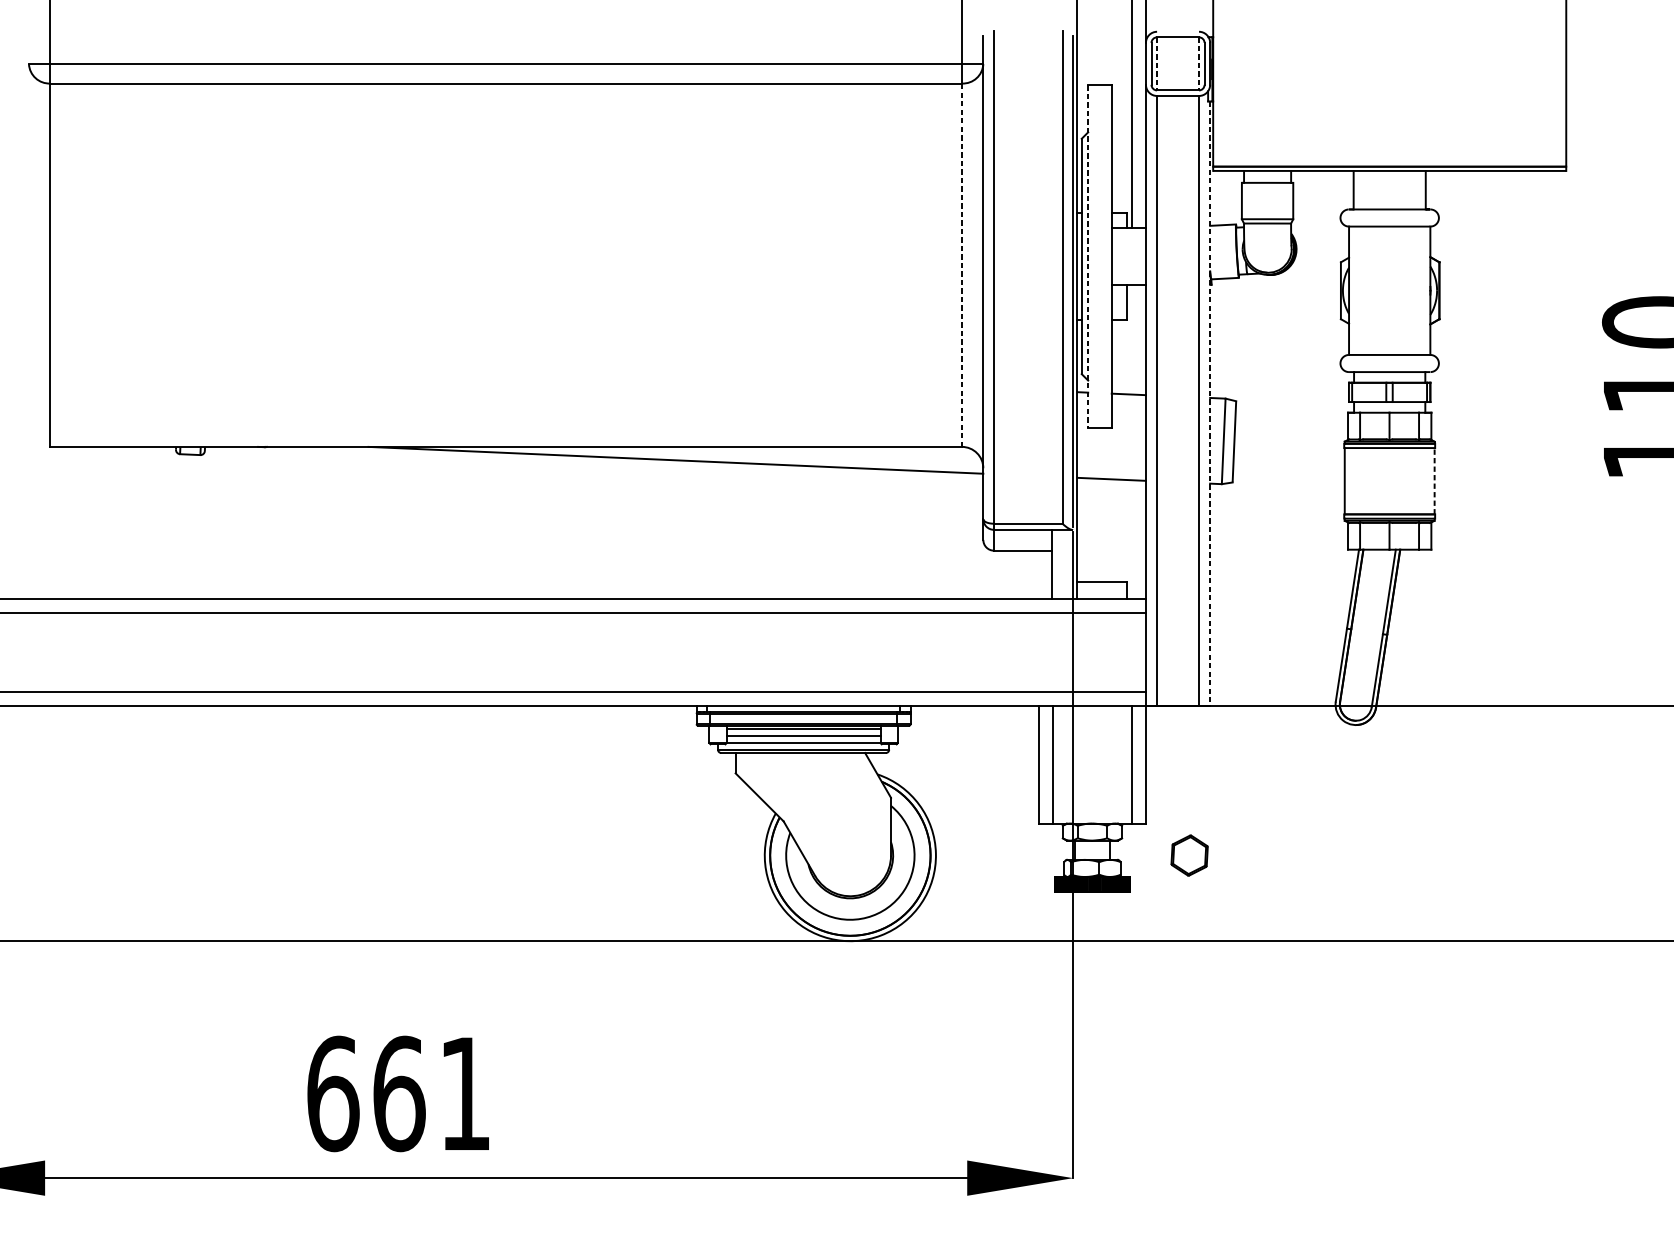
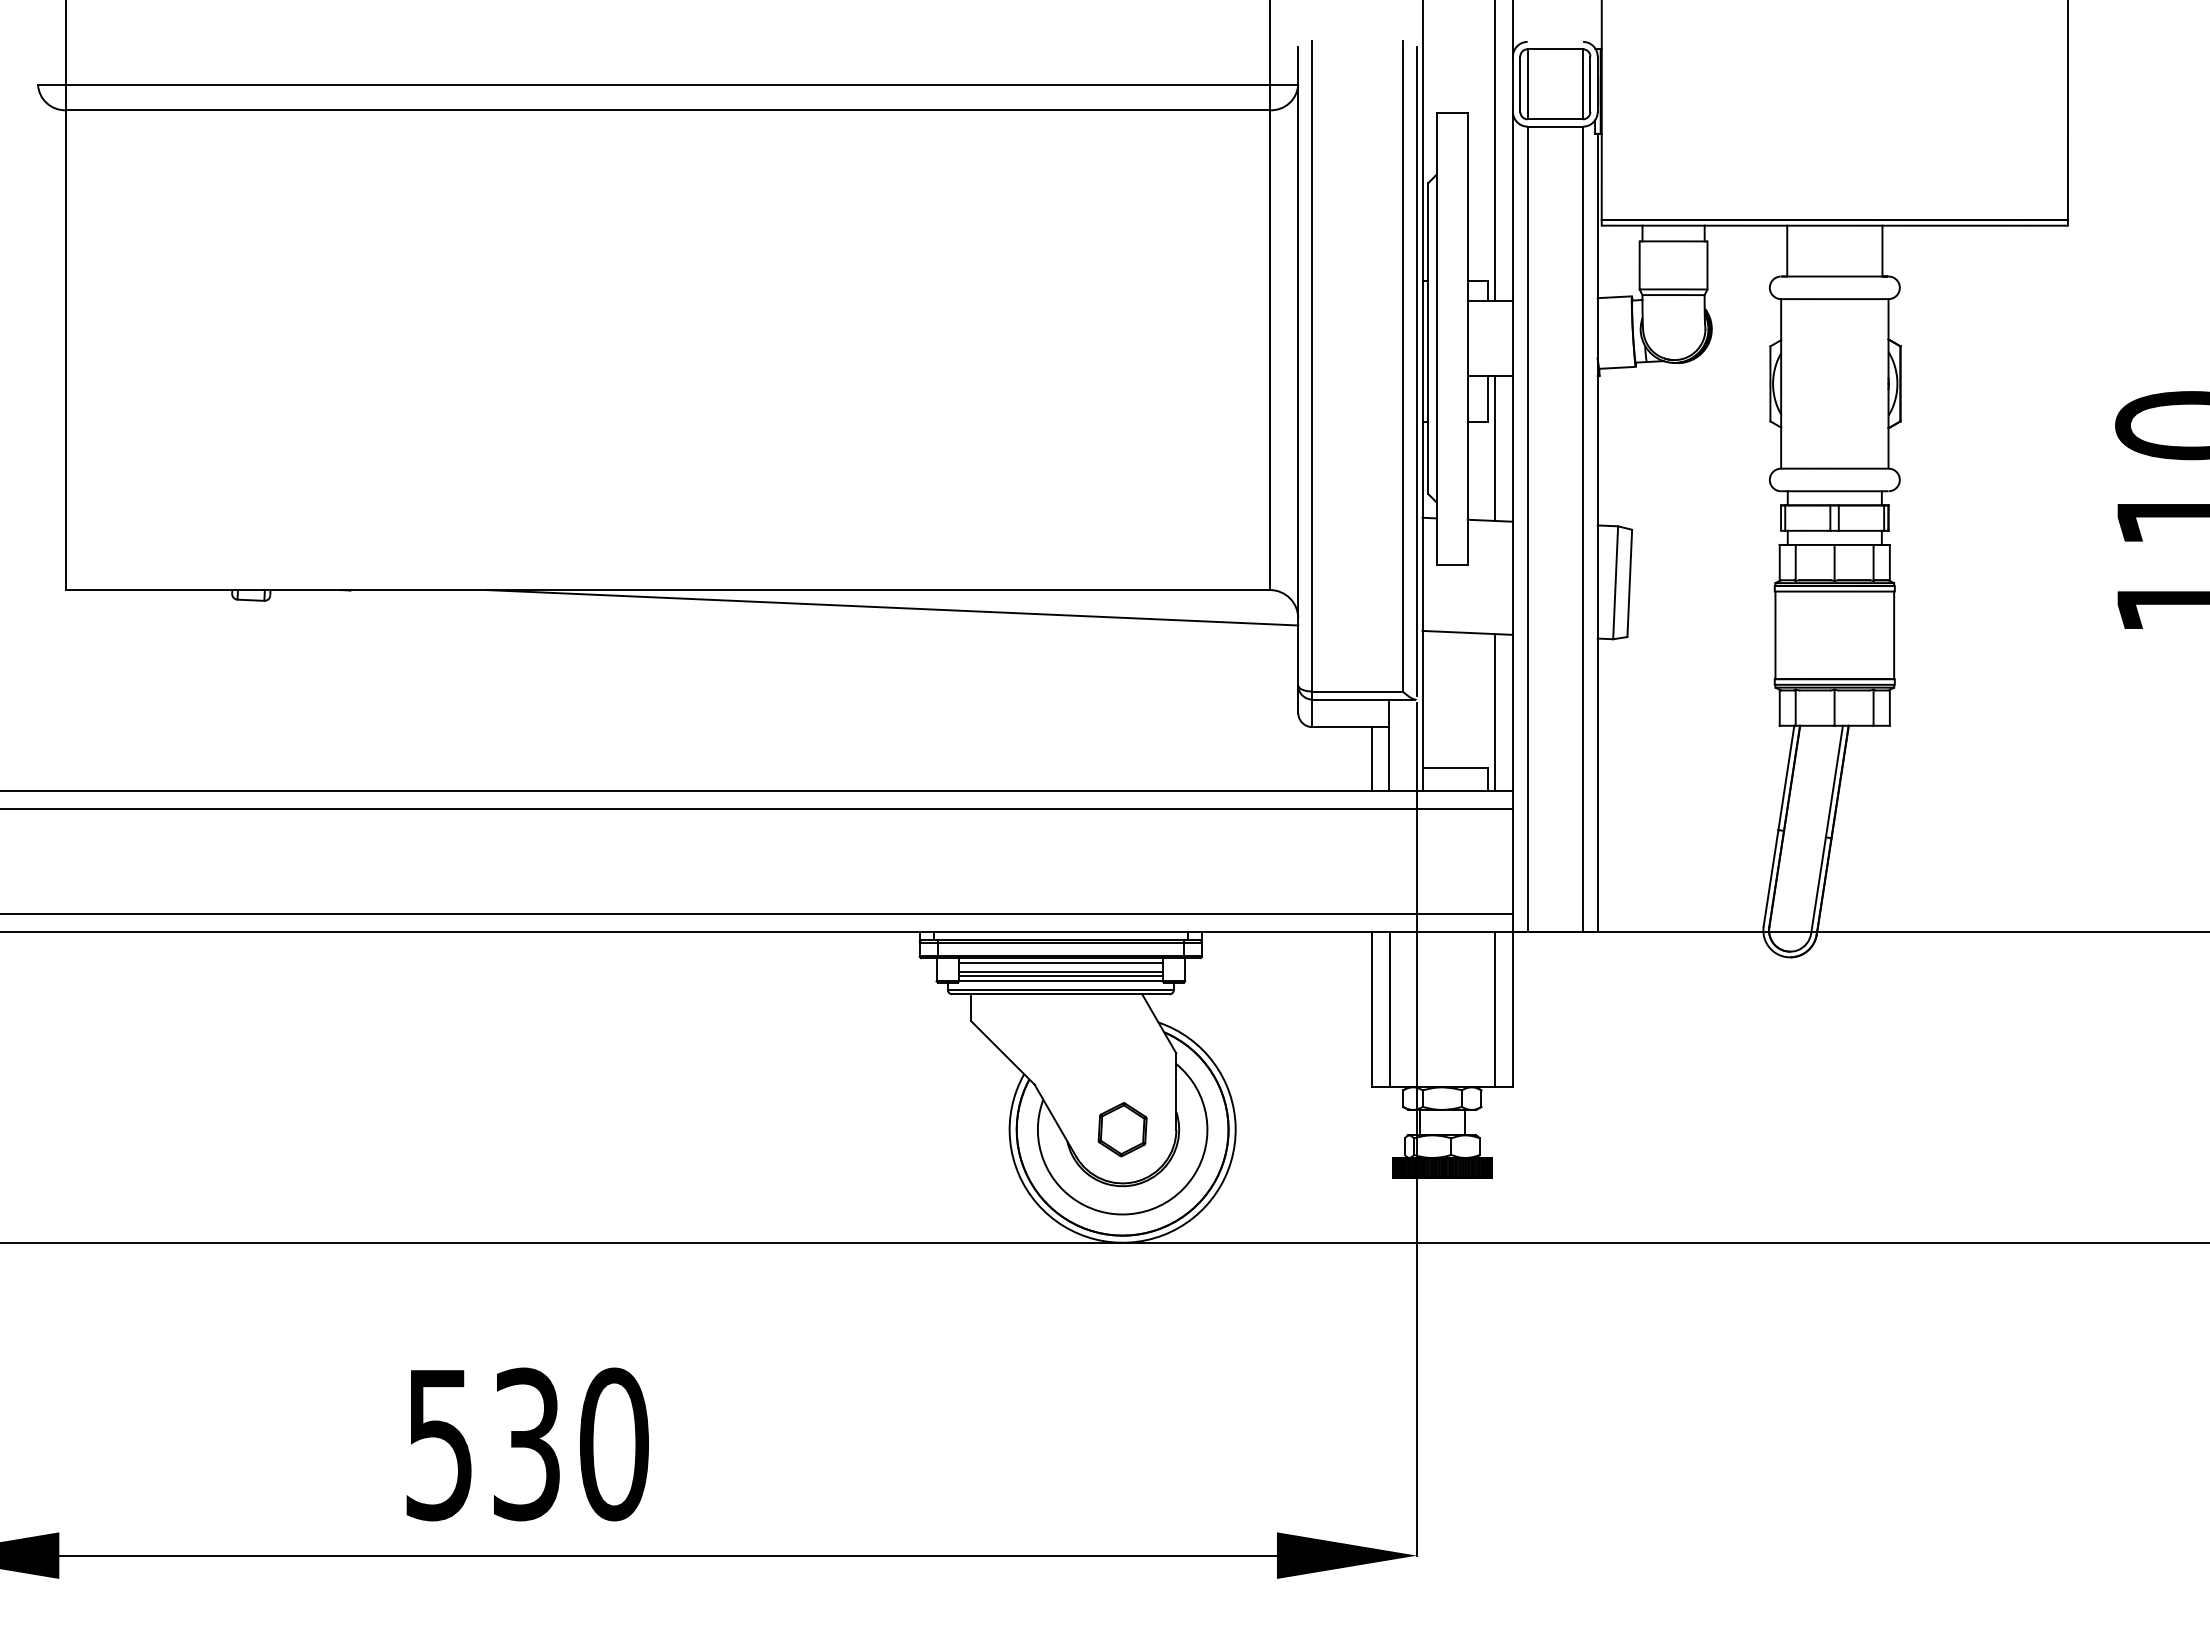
line: (1156, 64) -> (1527, 84), dashed -> solid
line: (1199, 64) -> (1583, 84), dashed -> solid
line: (1088, 257) -> (1436, 339), dashed -> solid
line: (961, 265) -> (1269, 350), dashed -> solid
line: (1131, 338) -> (1494, 447), added
line: (1209, 404) -> (1597, 533), dashed -> solid
line: (1434, 481) -> (1894, 635), dashed -> solid
line: (1131, 539) -> (1494, 712), added
line: (1038, 574) -> (1371, 758), added
line: (803, 739) -> (1060, 976), added
part: (1189, 855) -> (1122, 1129), moved
text: (398, 1093) -> (526, 1444), 661 -> 530

